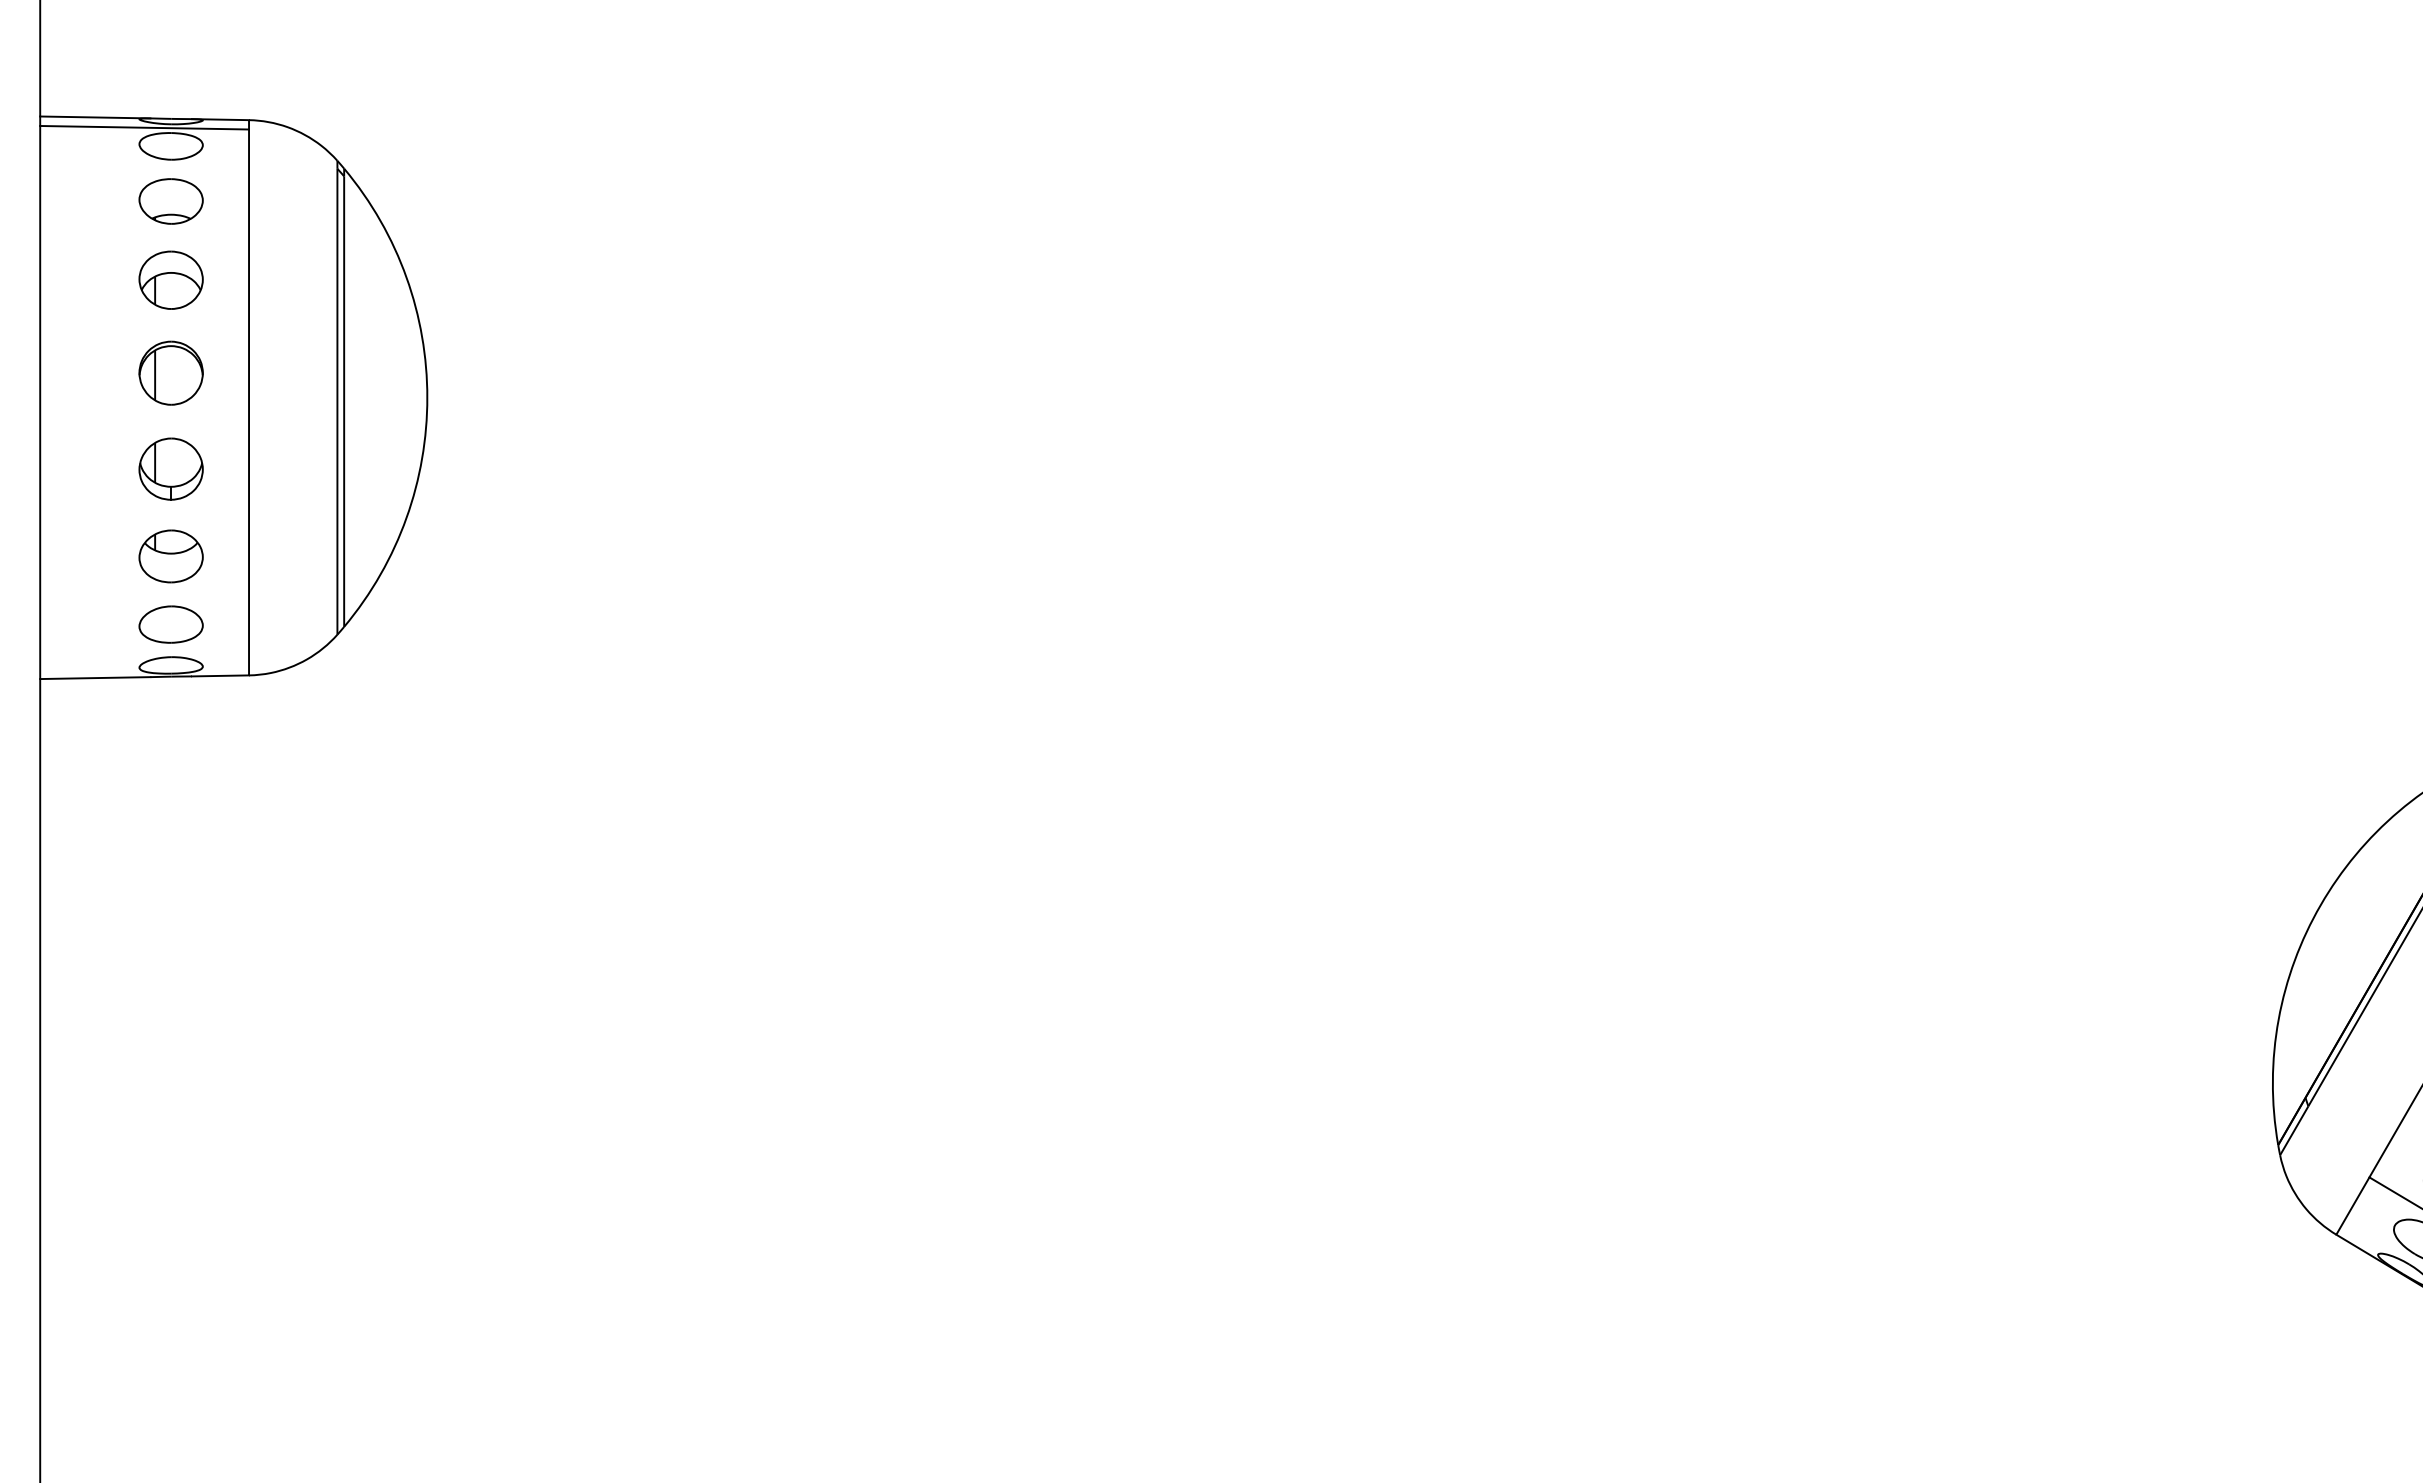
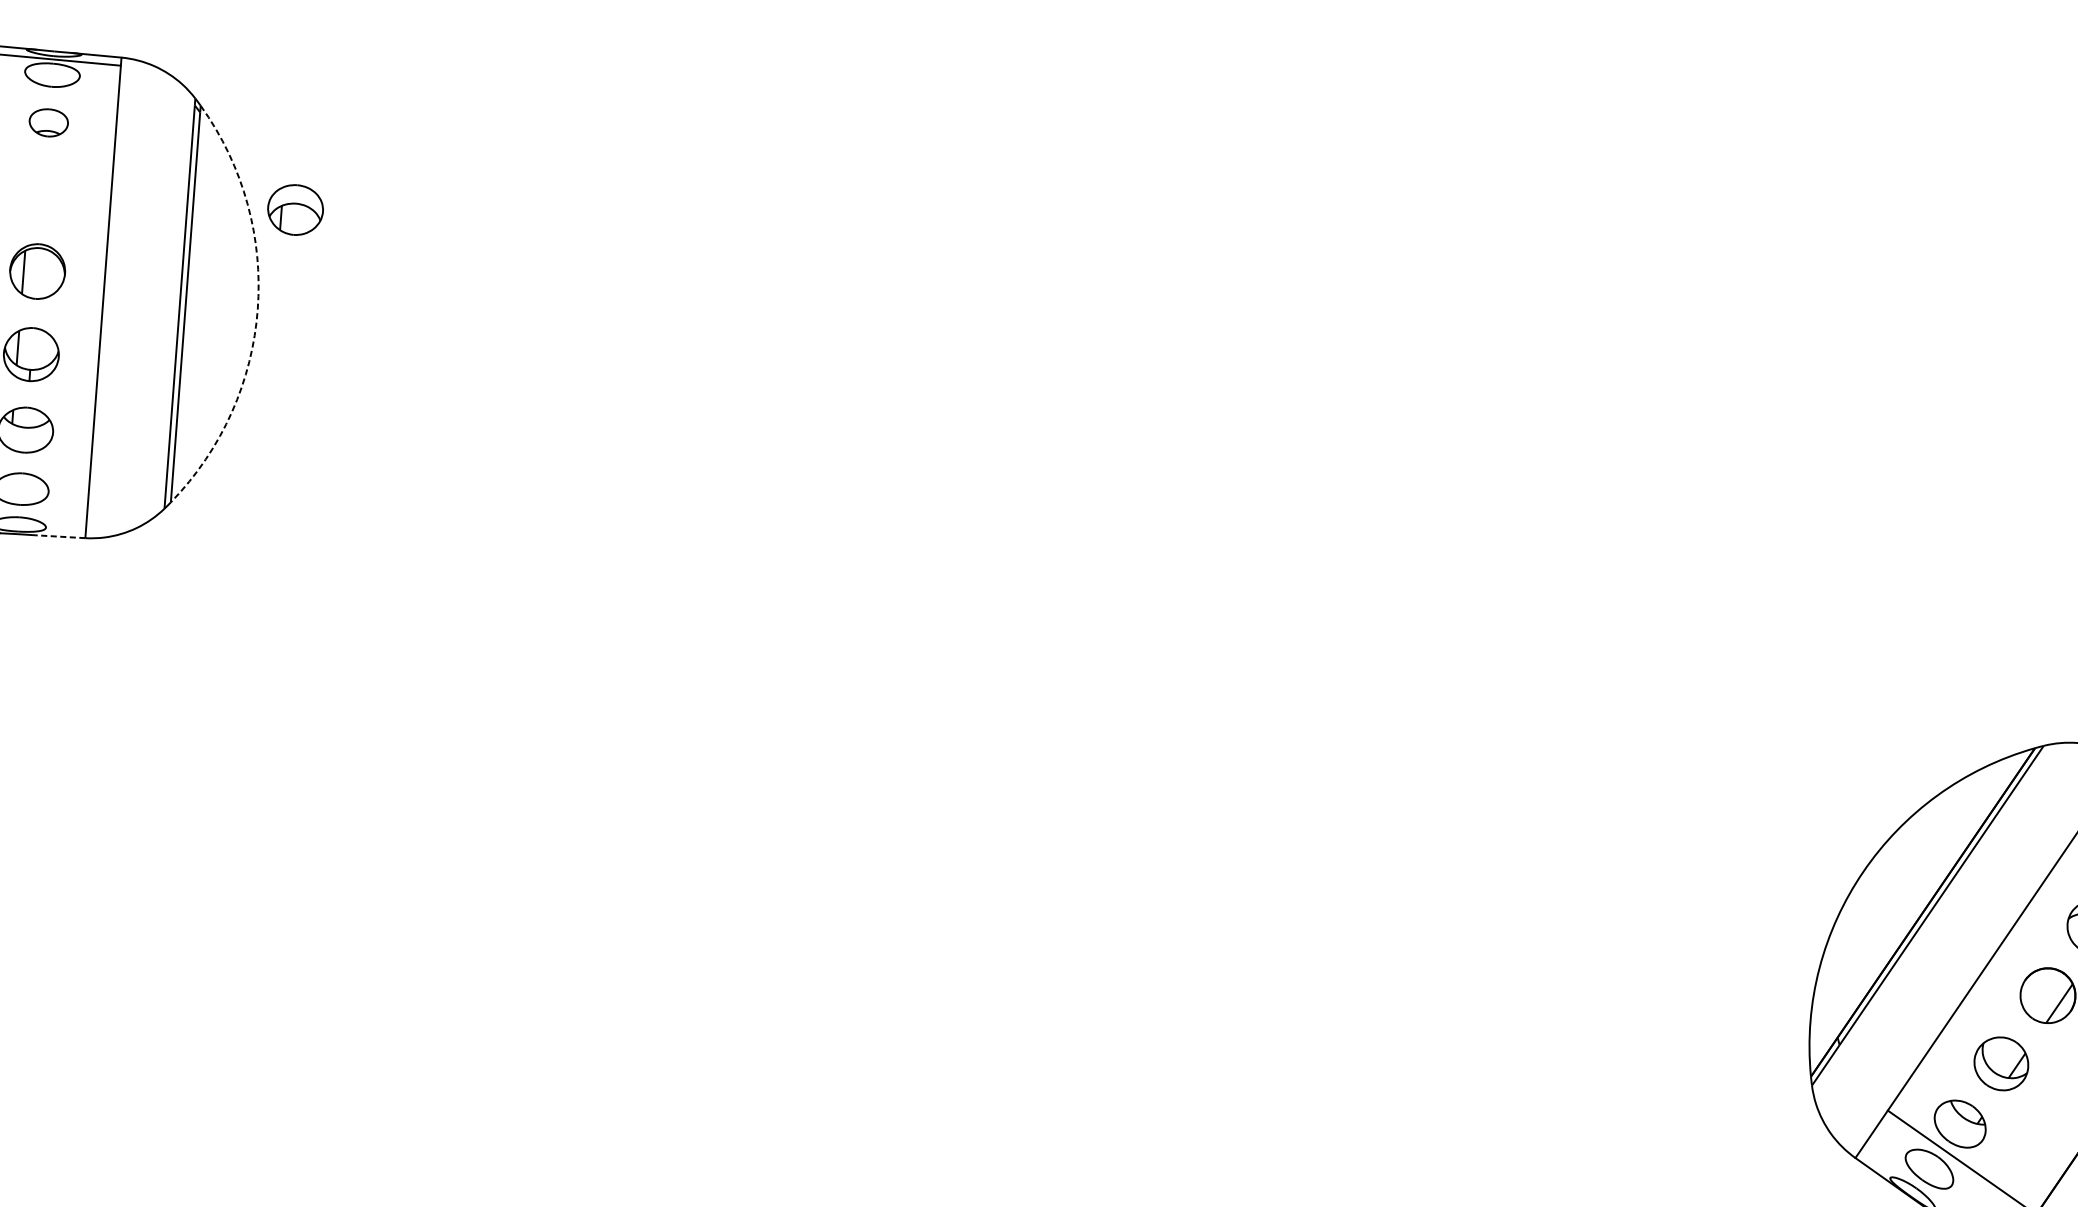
part: (170, 201) -> (48, 122), size x0.7
part: (170, 279) -> (295, 209), moved
arc: (427, 397) -> (257, 309), solid -> dashed
line: (220, 675) -> (60, 536), solid -> dashed

